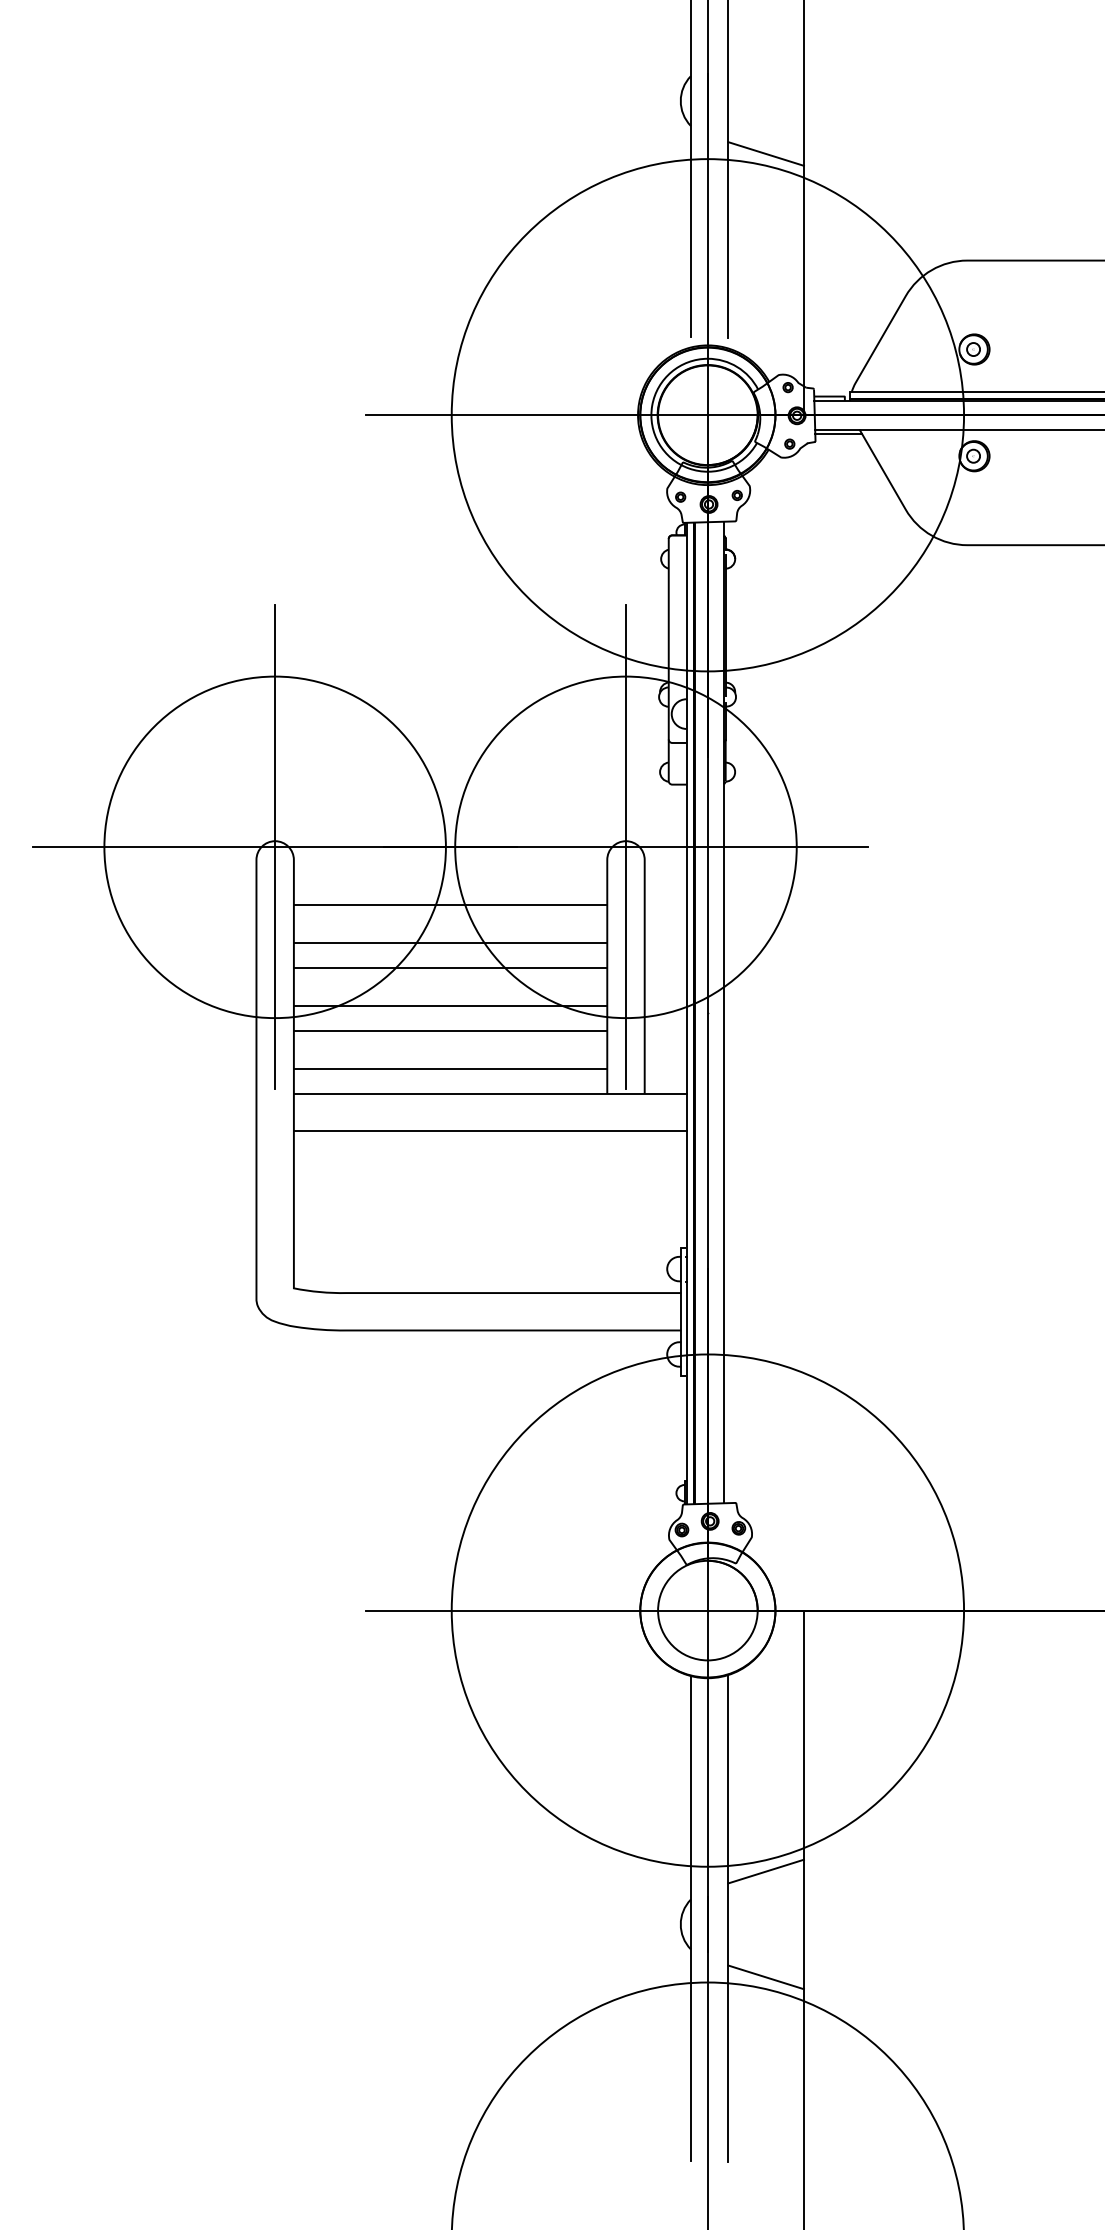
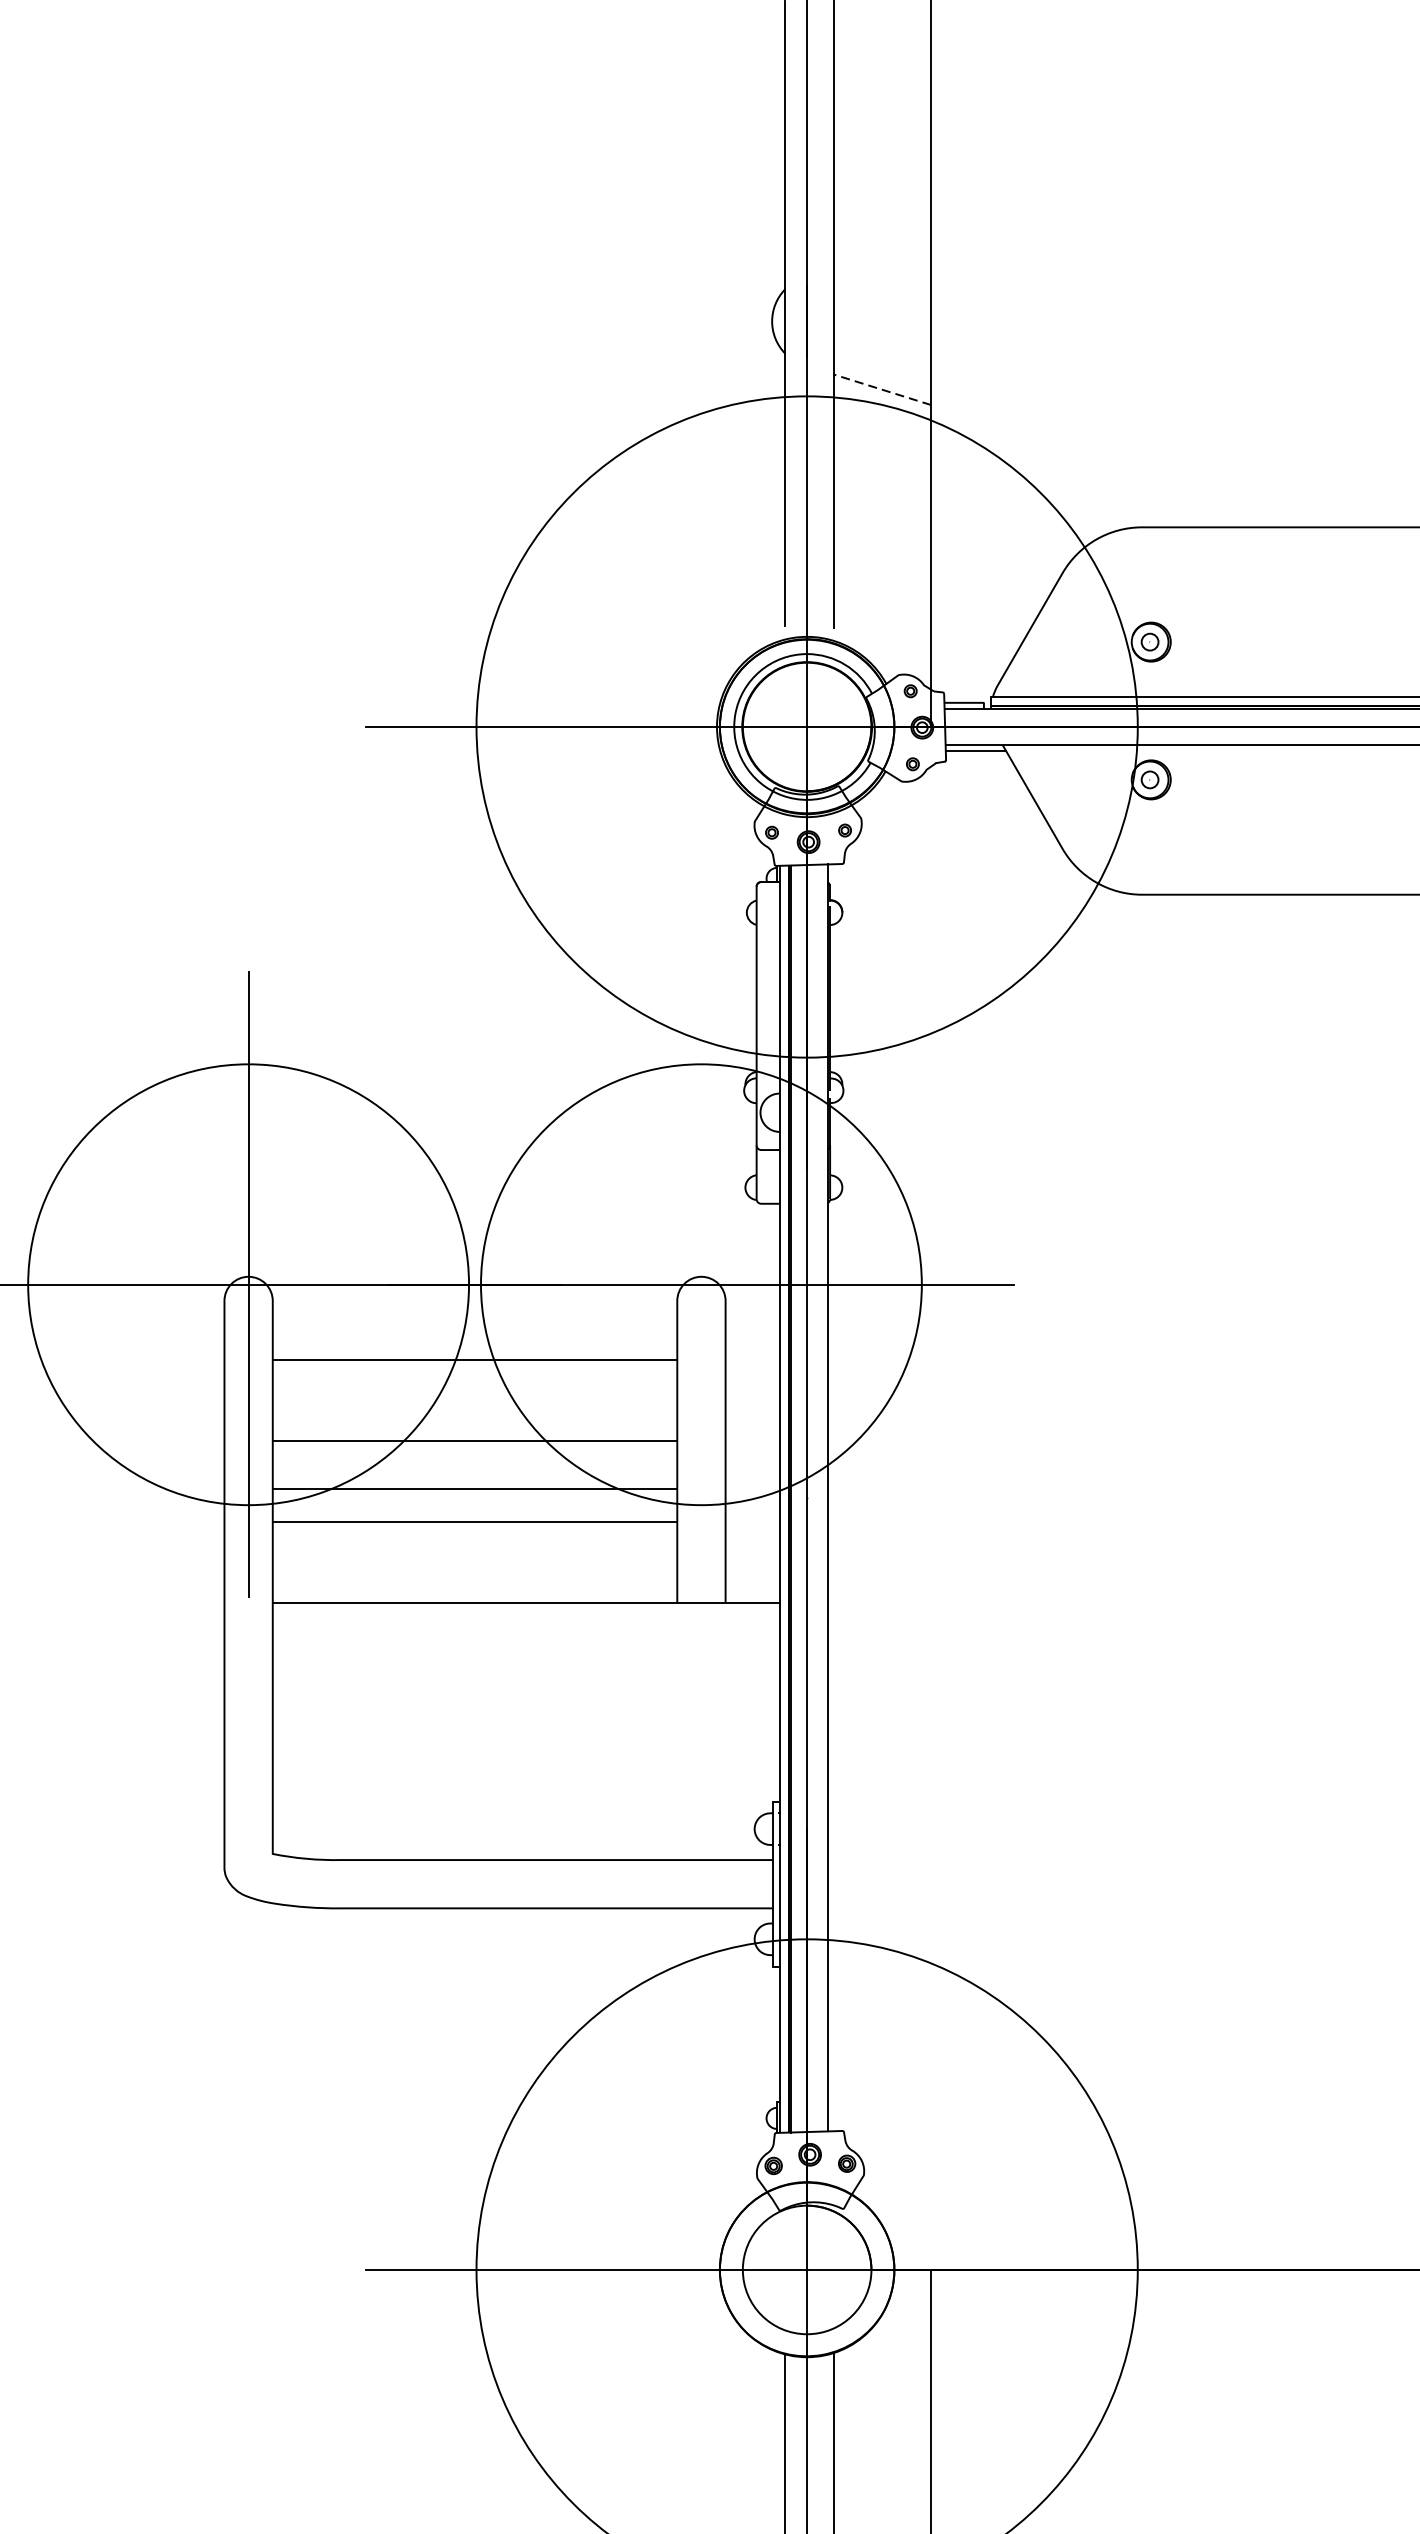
line: (766, 153) -> (882, 389), solid -> dashed
line: (625, 847) -> (700, 1284), removed
line: (450, 942) -> (474, 1407), removed
line: (450, 1068) -> (474, 1570), removed
line: (489, 1131) -> (525, 1651), removed

